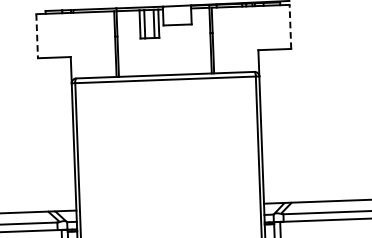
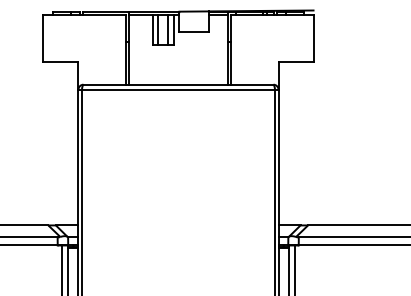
line: (290, 27) -> (313, 38), dashed -> solid
line: (37, 36) -> (43, 38), dashed -> solid

